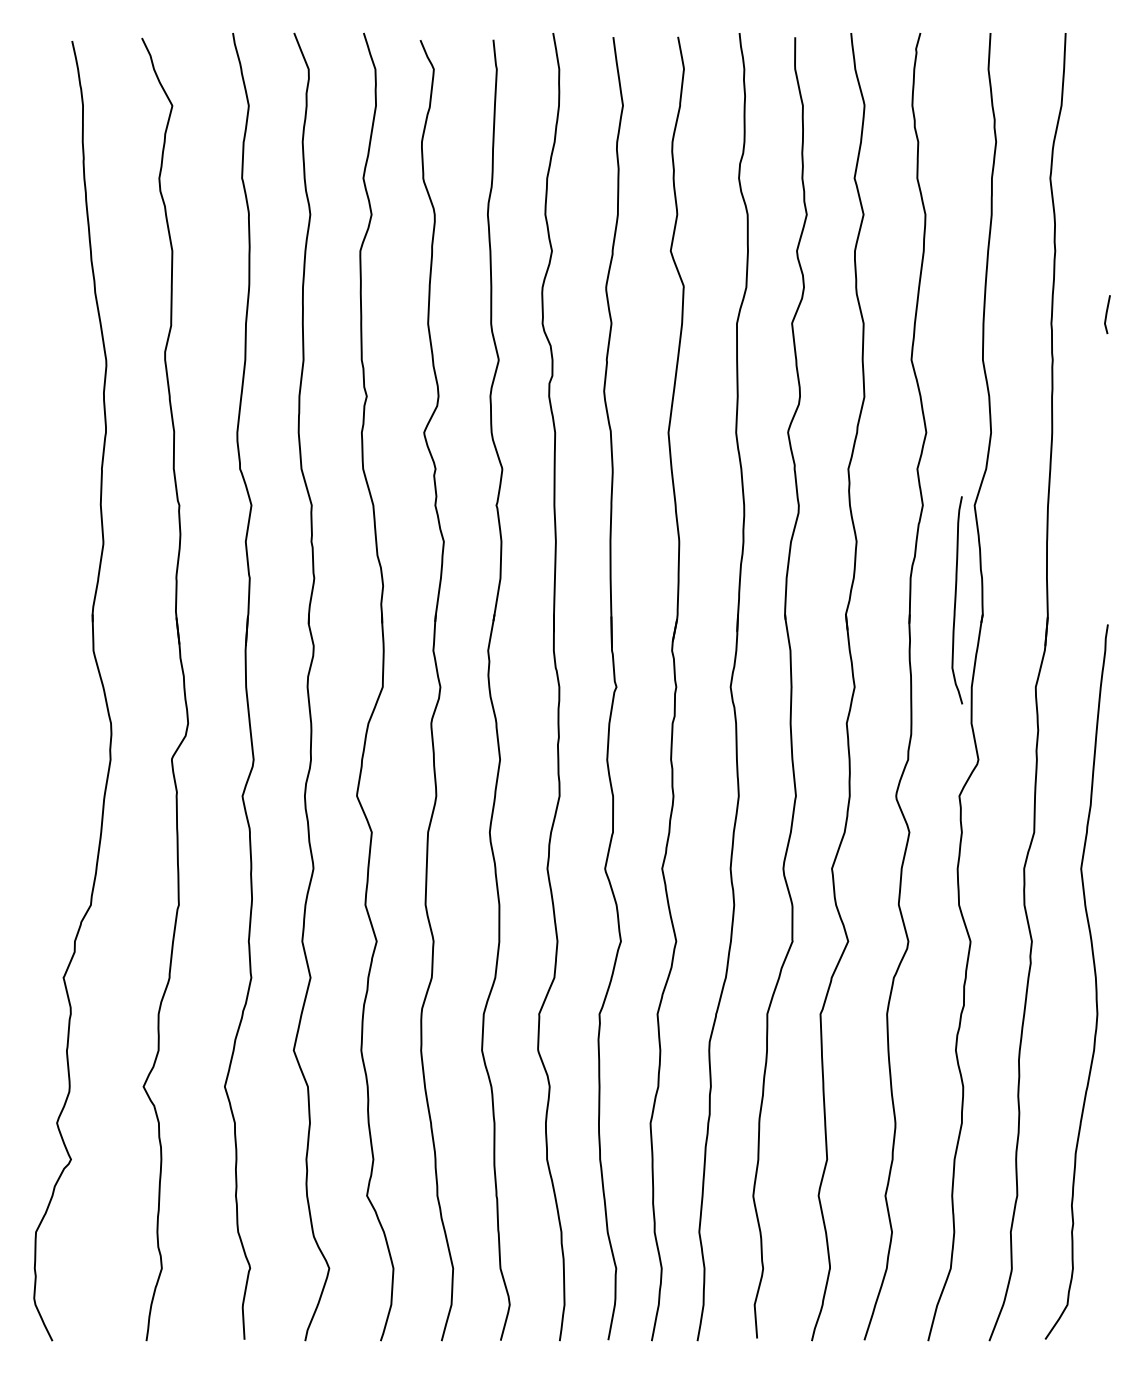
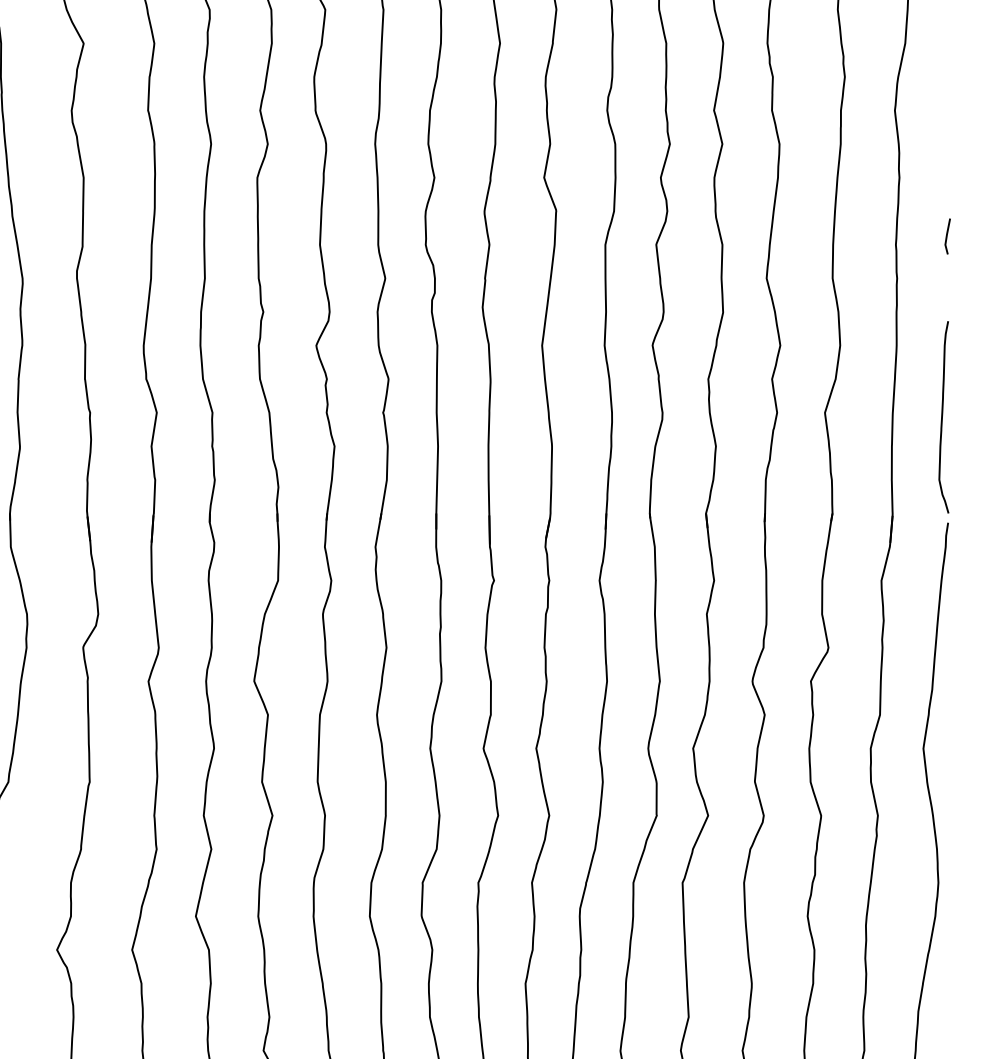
curve: (956, 600) -> (943, 417), moved

